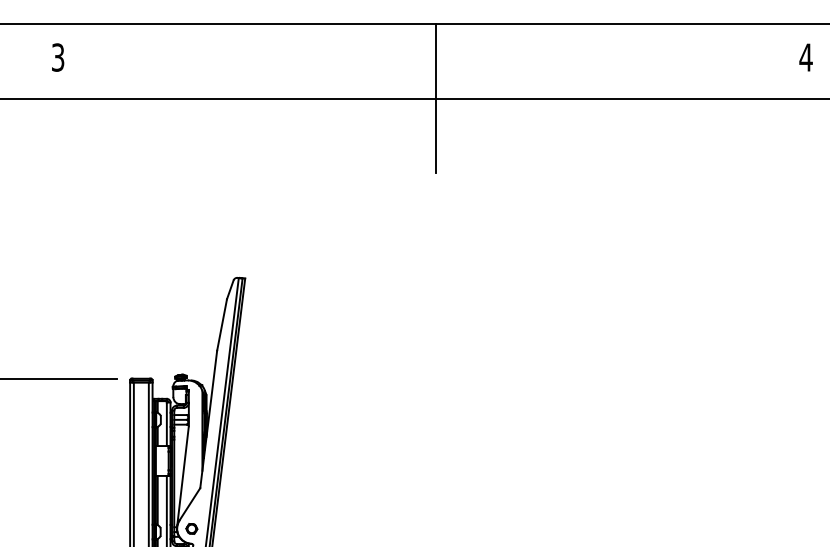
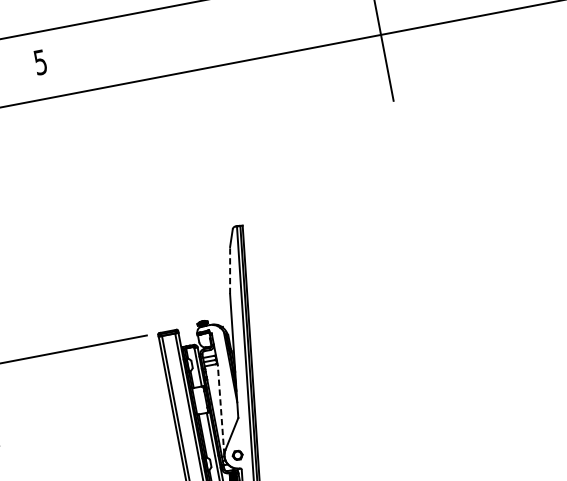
text: (58, 57) -> (40, 62), 3 -> 5
line: (222, 324) -> (230, 270), solid -> dashed
line: (183, 475) -> (221, 409), solid -> dashed

